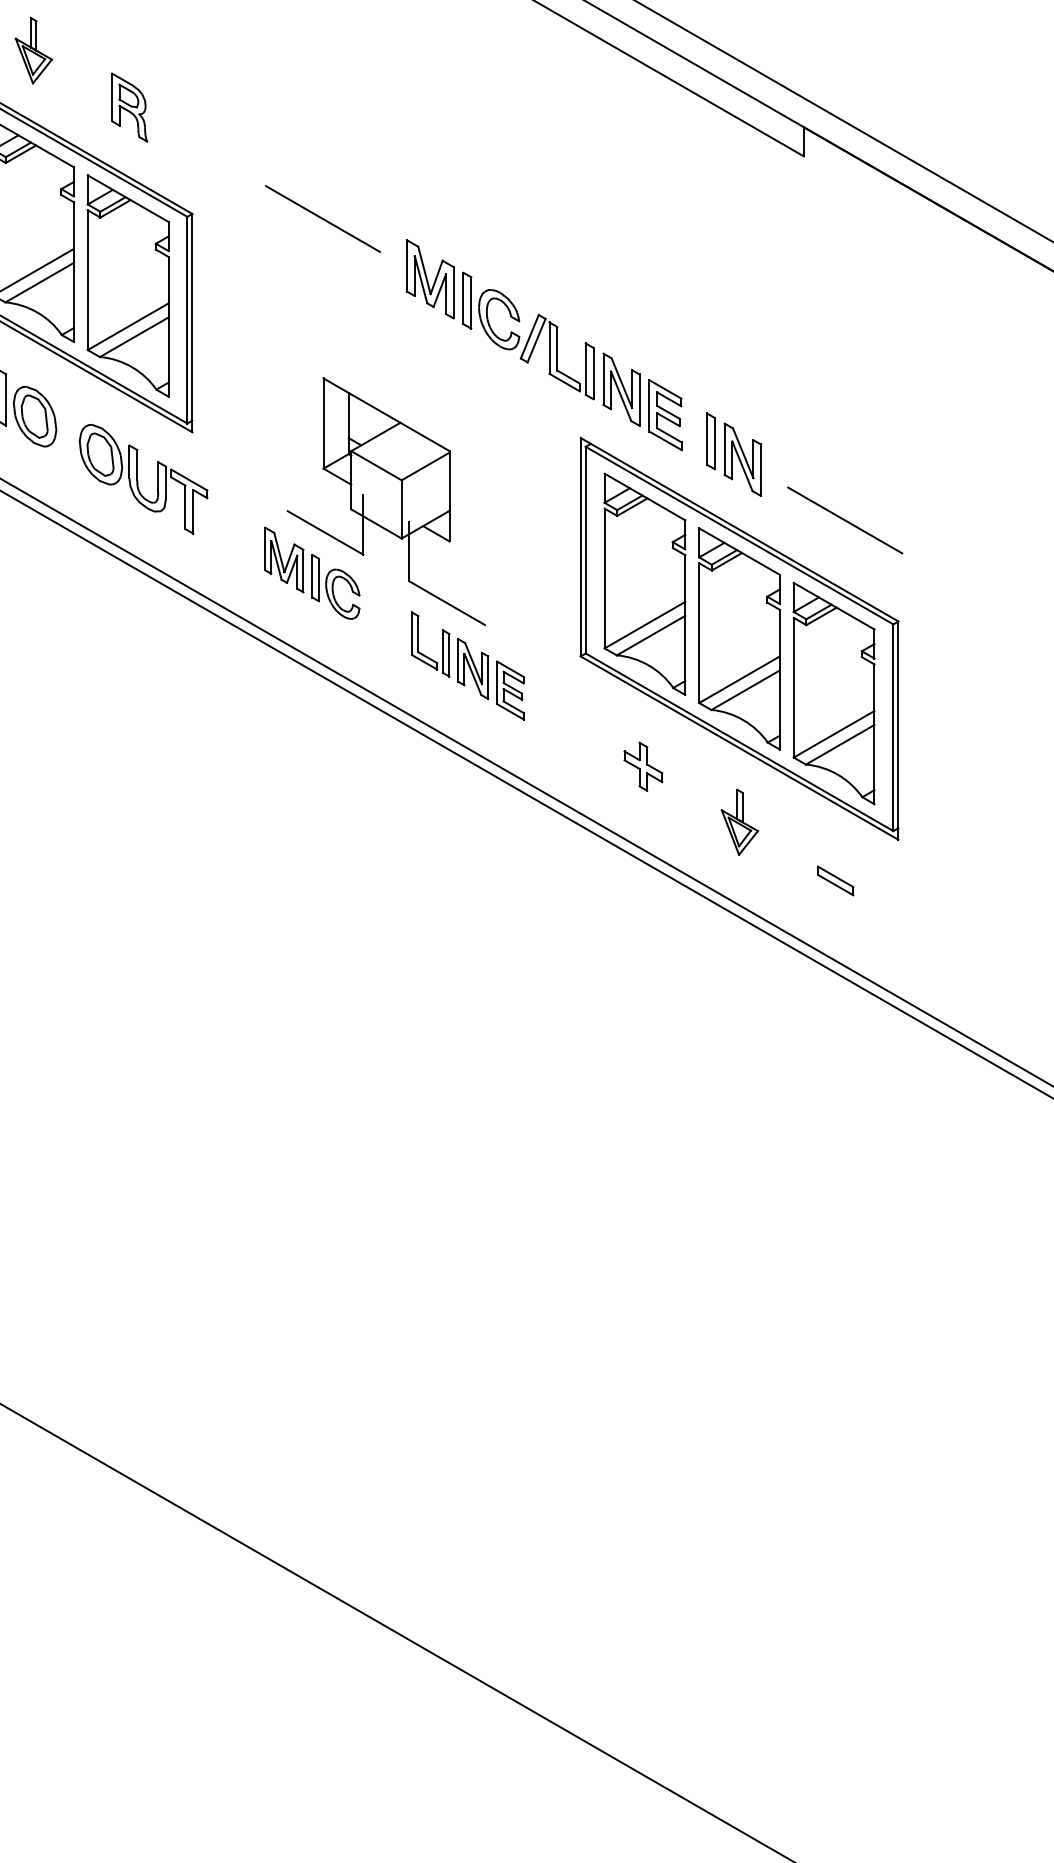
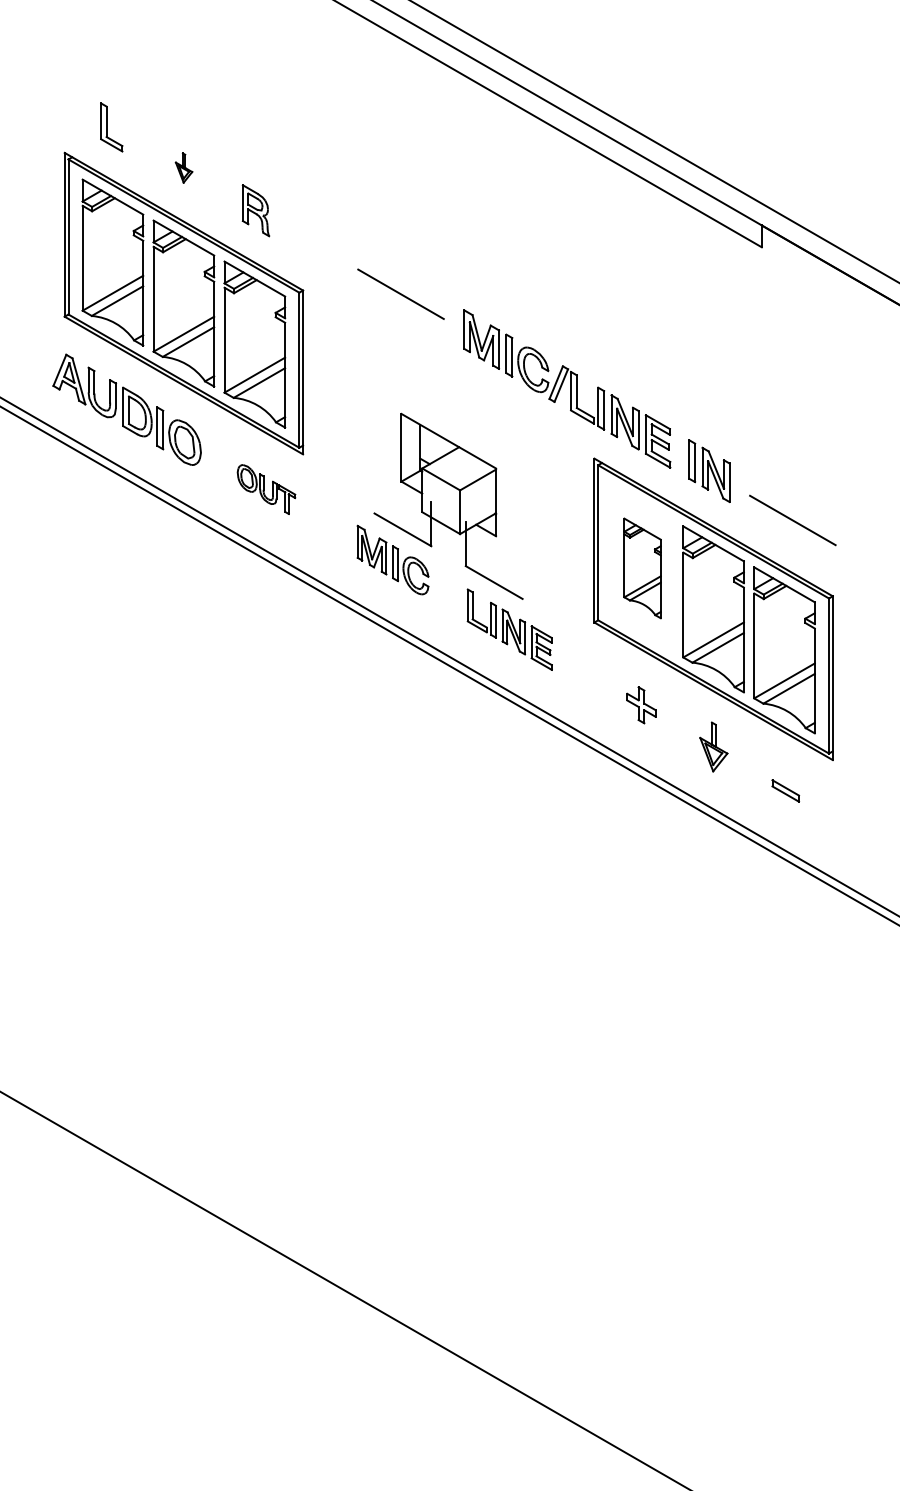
part: (33, 49) -> (183, 167), size x0.6
part: (143, 479) -> (266, 489), size x0.6
part: (644, 584) -> (642, 568), size x0.6

